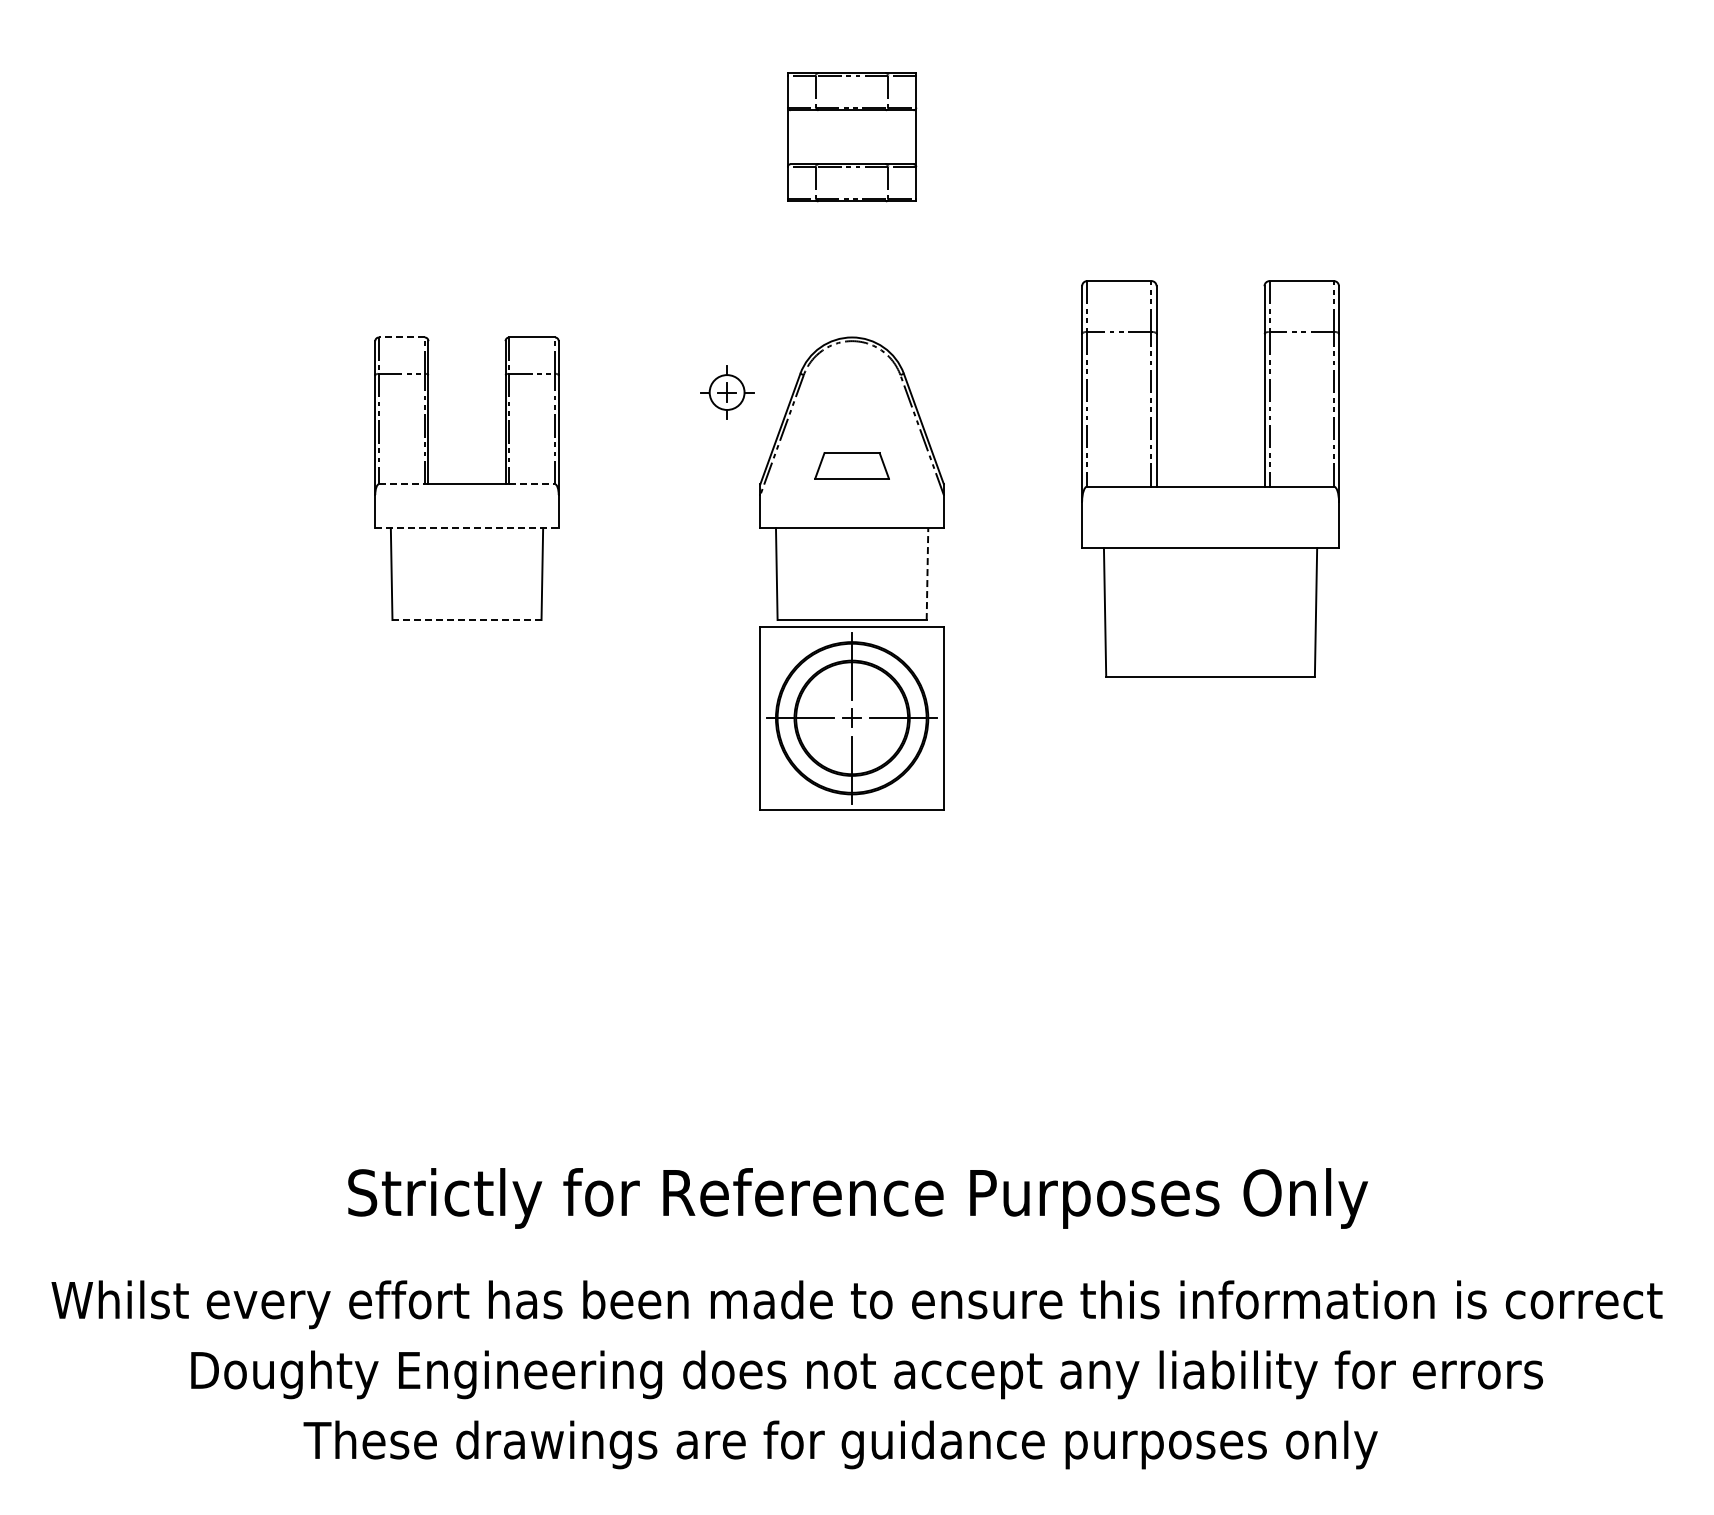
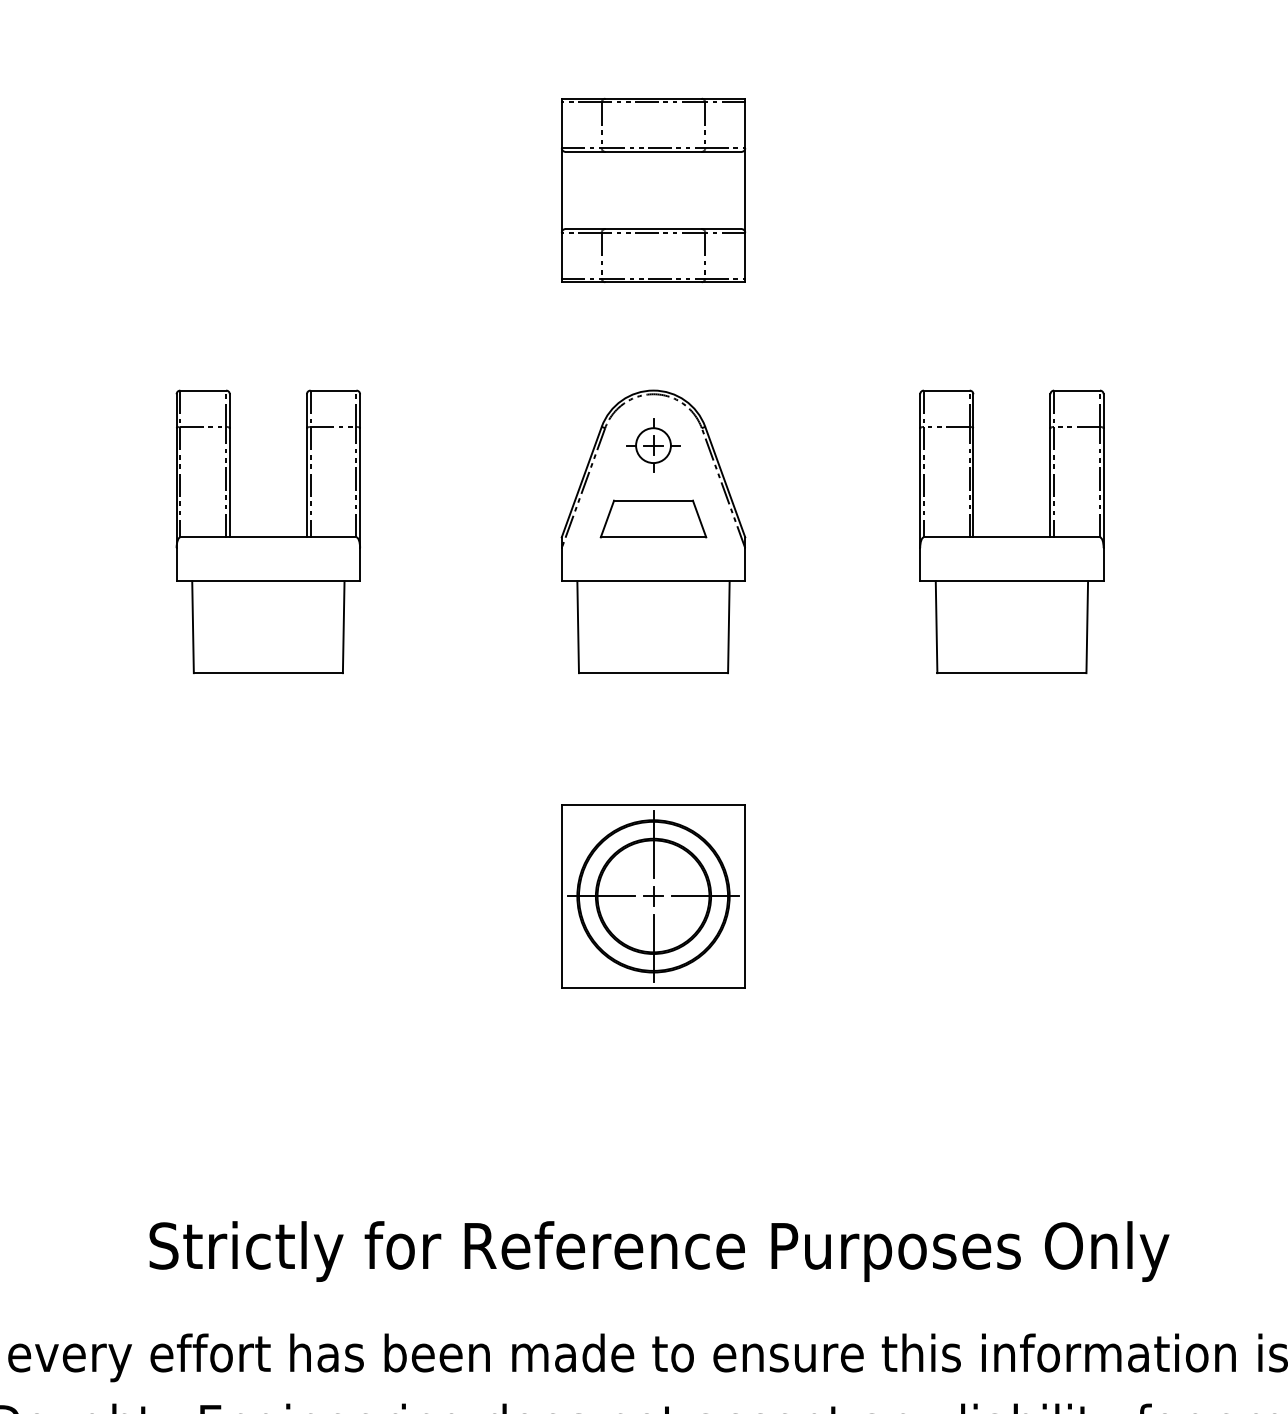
part: (851, 136) -> (652, 189), size x1.43
line: (401, 337) -> (202, 390), dashed -> solid
part: (727, 392) -> (653, 445), moved
part: (851, 465) -> (652, 518), size x1.43
part: (1210, 478) -> (1011, 531), size x0.71
line: (401, 484) -> (202, 537), dashed -> solid
line: (532, 484) -> (333, 537), dashed -> solid
line: (467, 528) -> (268, 581), dashed -> solid
line: (927, 574) -> (728, 627), dashed -> solid
line: (467, 620) -> (268, 673), dashed -> solid
part: (851, 718) -> (652, 896), moved

